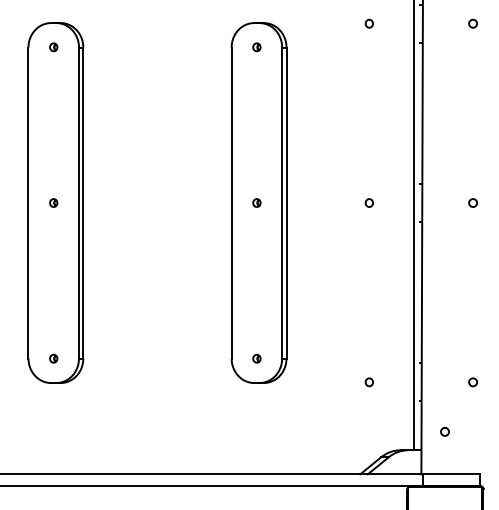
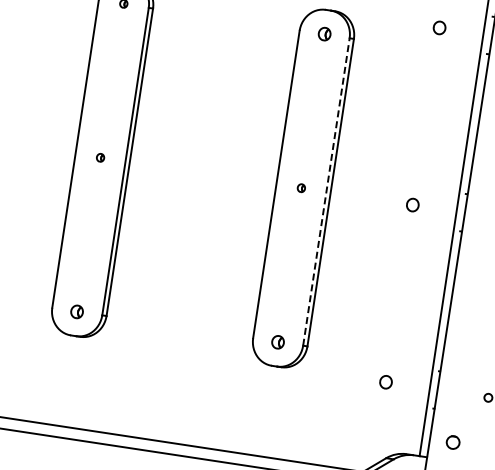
part: (368, 23) -> (438, 27), size x1.6
part: (256, 47) -> (324, 34), size x1.6
line: (282, 202) -> (326, 191), solid -> dashed
part: (368, 202) -> (411, 204), size x1.6
part: (53, 358) -> (77, 311), size x1.6
part: (256, 358) -> (277, 341), size x1.6
part: (368, 382) -> (384, 382), size x1.6
part: (444, 431) -> (452, 442), size x1.6

